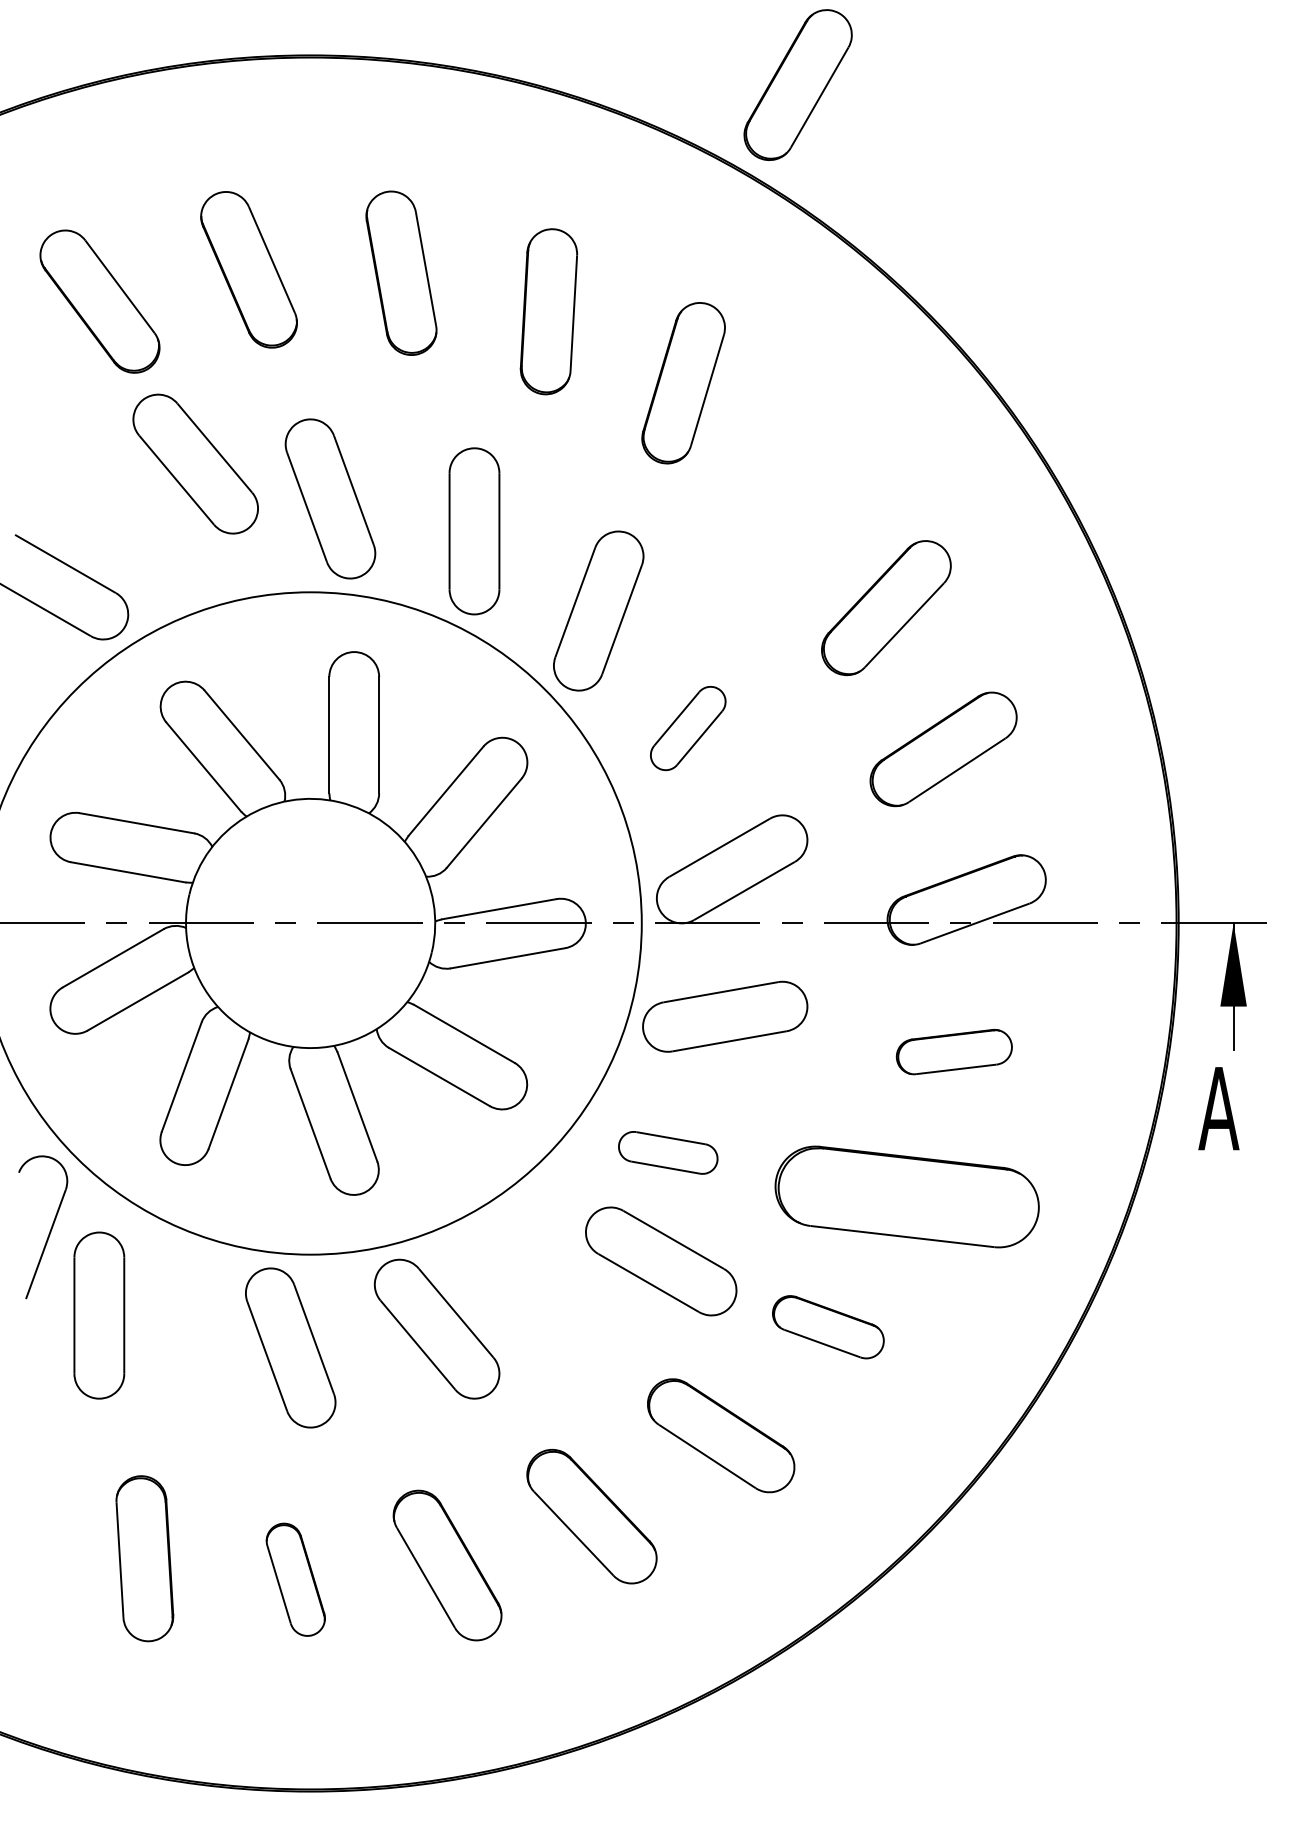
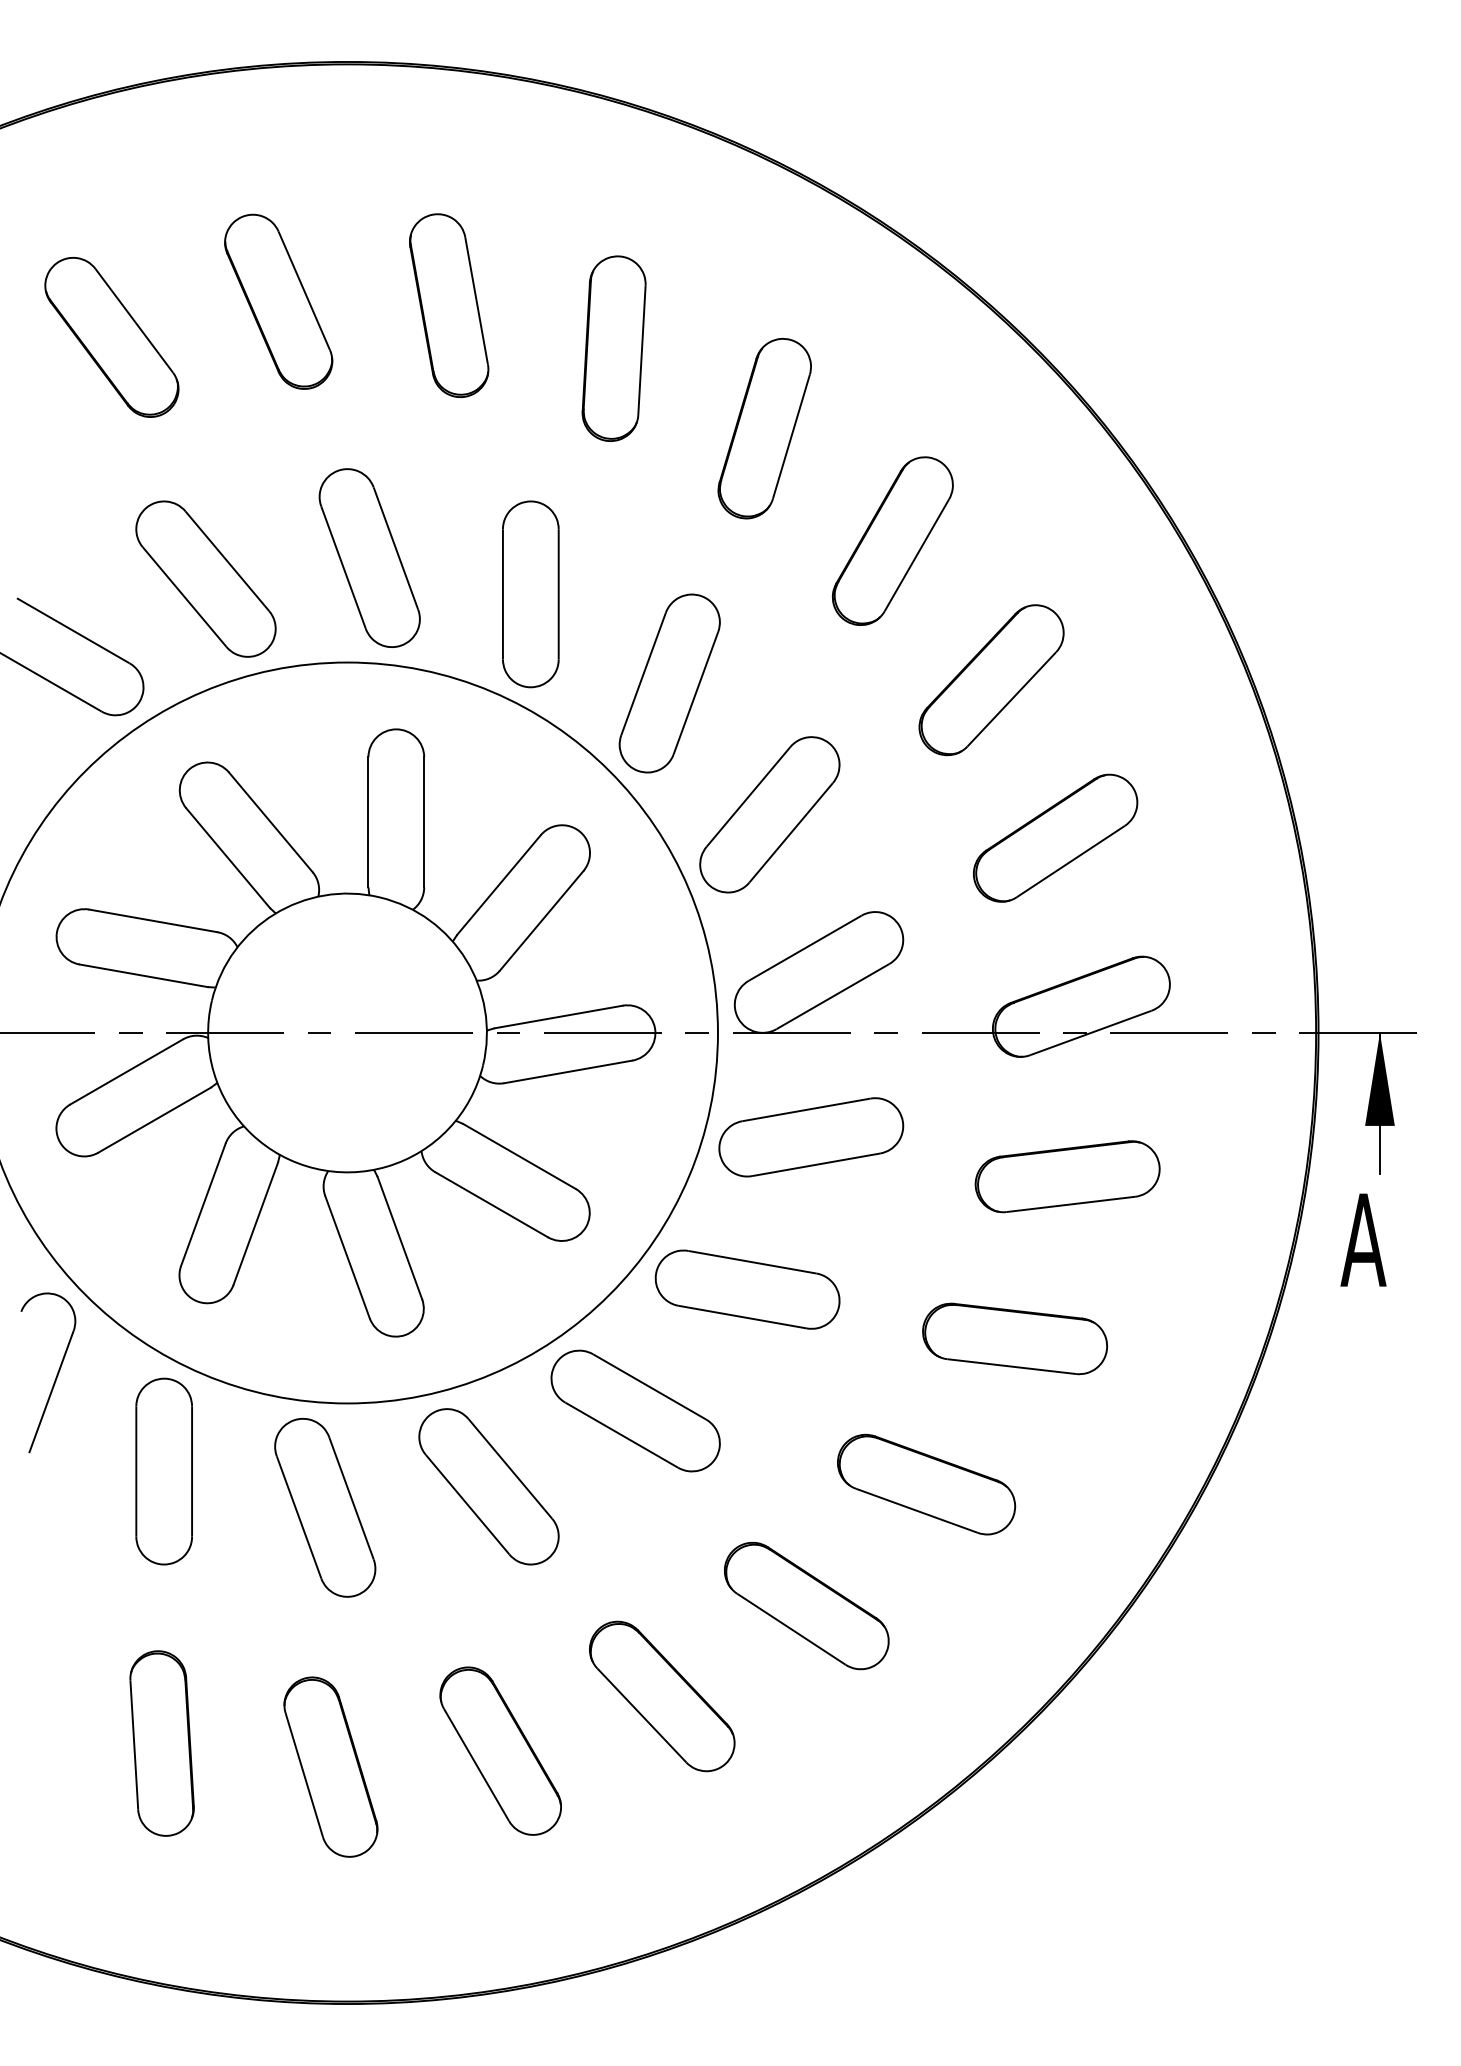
part: (797, 84) -> (892, 540), moved
part: (195, 463) -> (205, 578), moved
part: (687, 728) -> (769, 814), size x1.67
part: (954, 1051) -> (1067, 1176), size x1.43
part: (668, 1152) -> (747, 1289), size x1.67
part: (907, 1196) -> (1015, 1338), size x0.62
part: (661, 1260) -> (635, 1410), moved
part: (98, 1315) -> (163, 1471), moved
part: (828, 1327) -> (926, 1484), size x1.43
part: (295, 1579) -> (330, 1766), size x1.43

